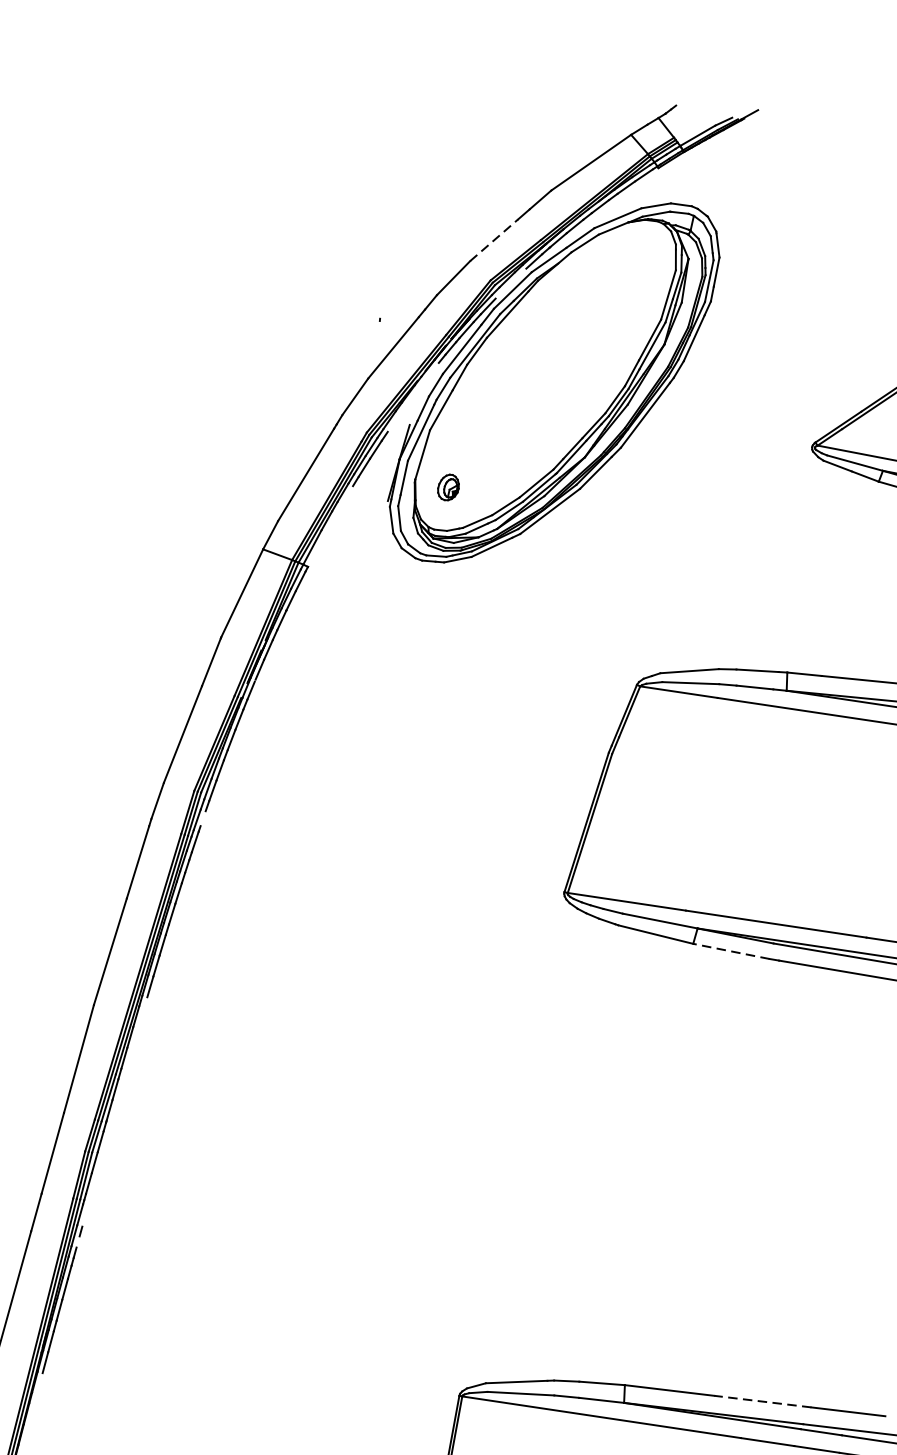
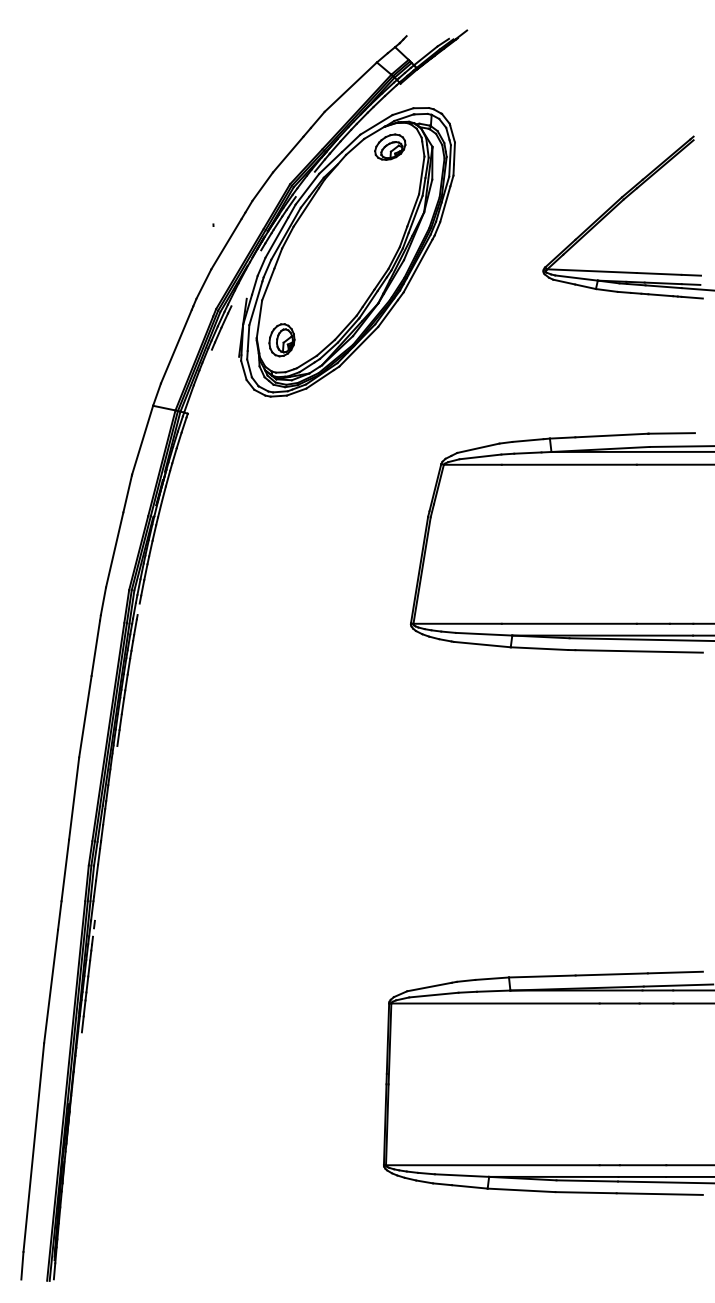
line: (494, 240) -> (288, 154), dashed -> solid
part: (632, 249) -> (390, 146), added
part: (447, 487) -> (281, 340), size x1.67
line: (731, 951) -> (539, 648), dashed -> solid
line: (762, 1401) -> (611, 974), dashed -> solid

